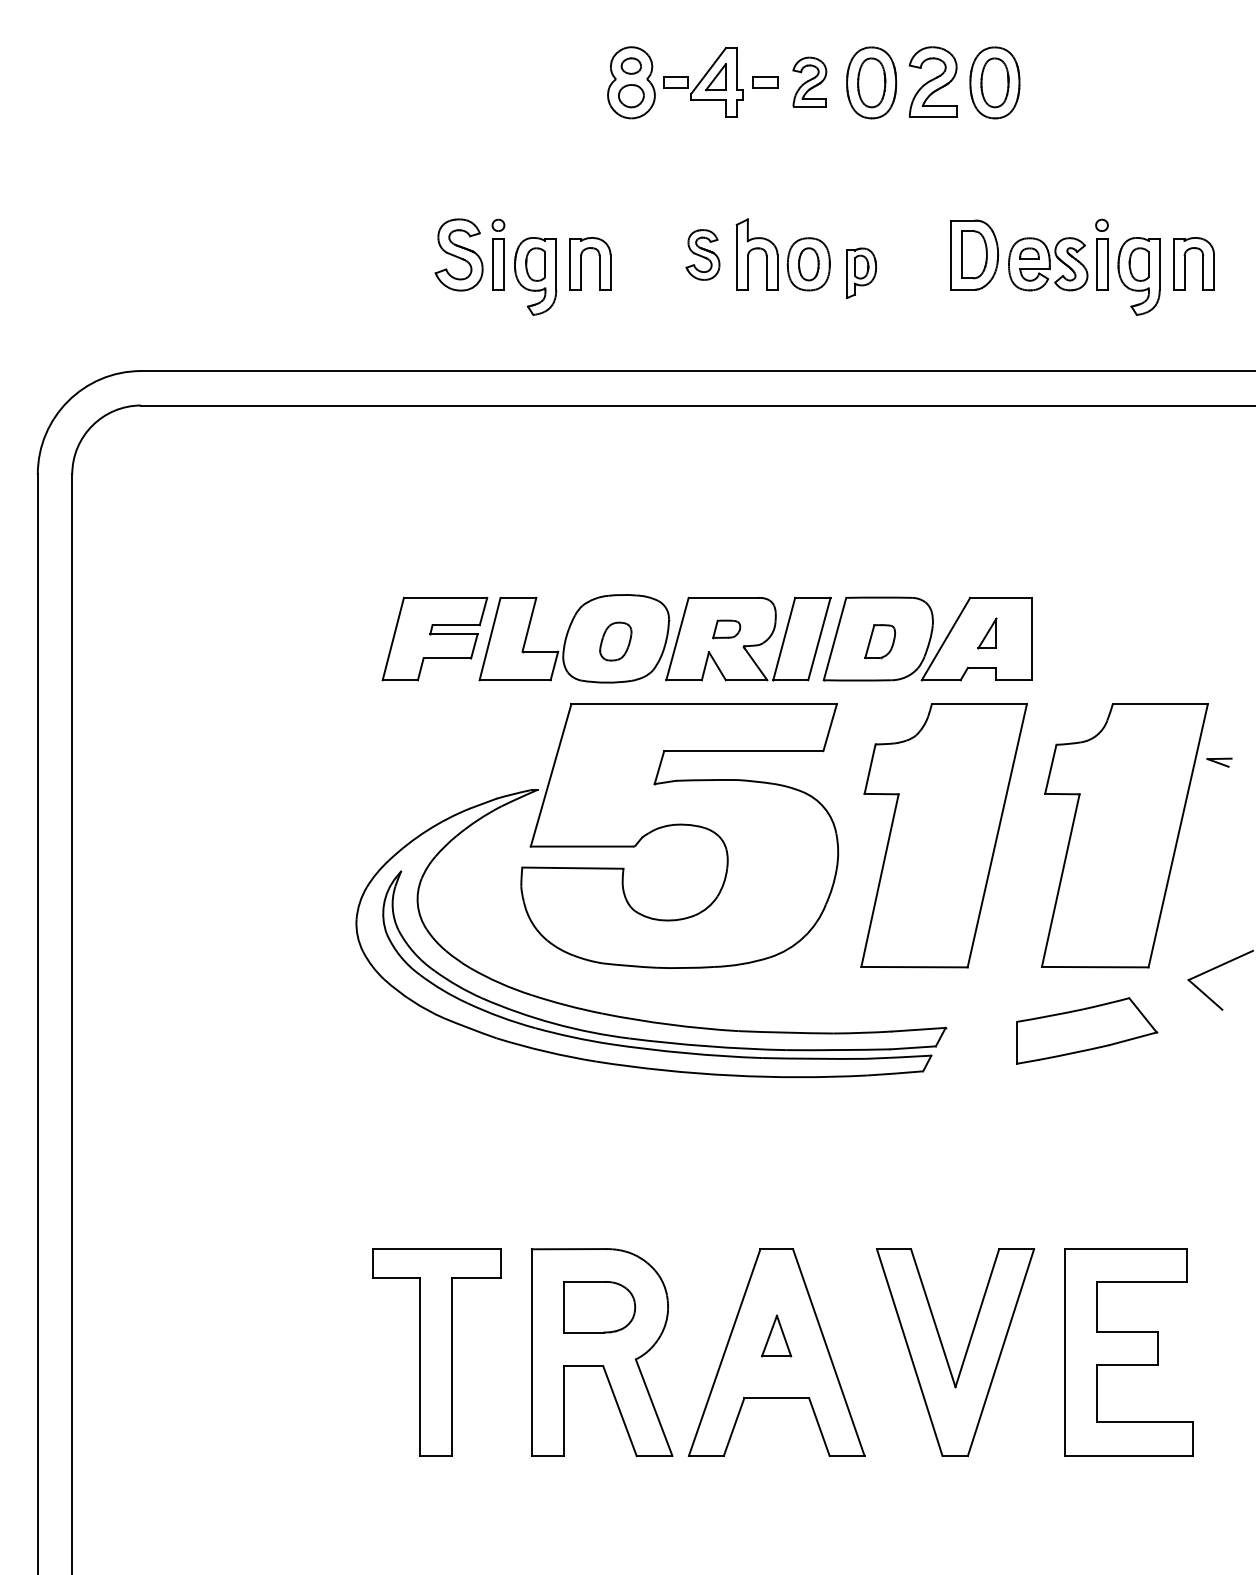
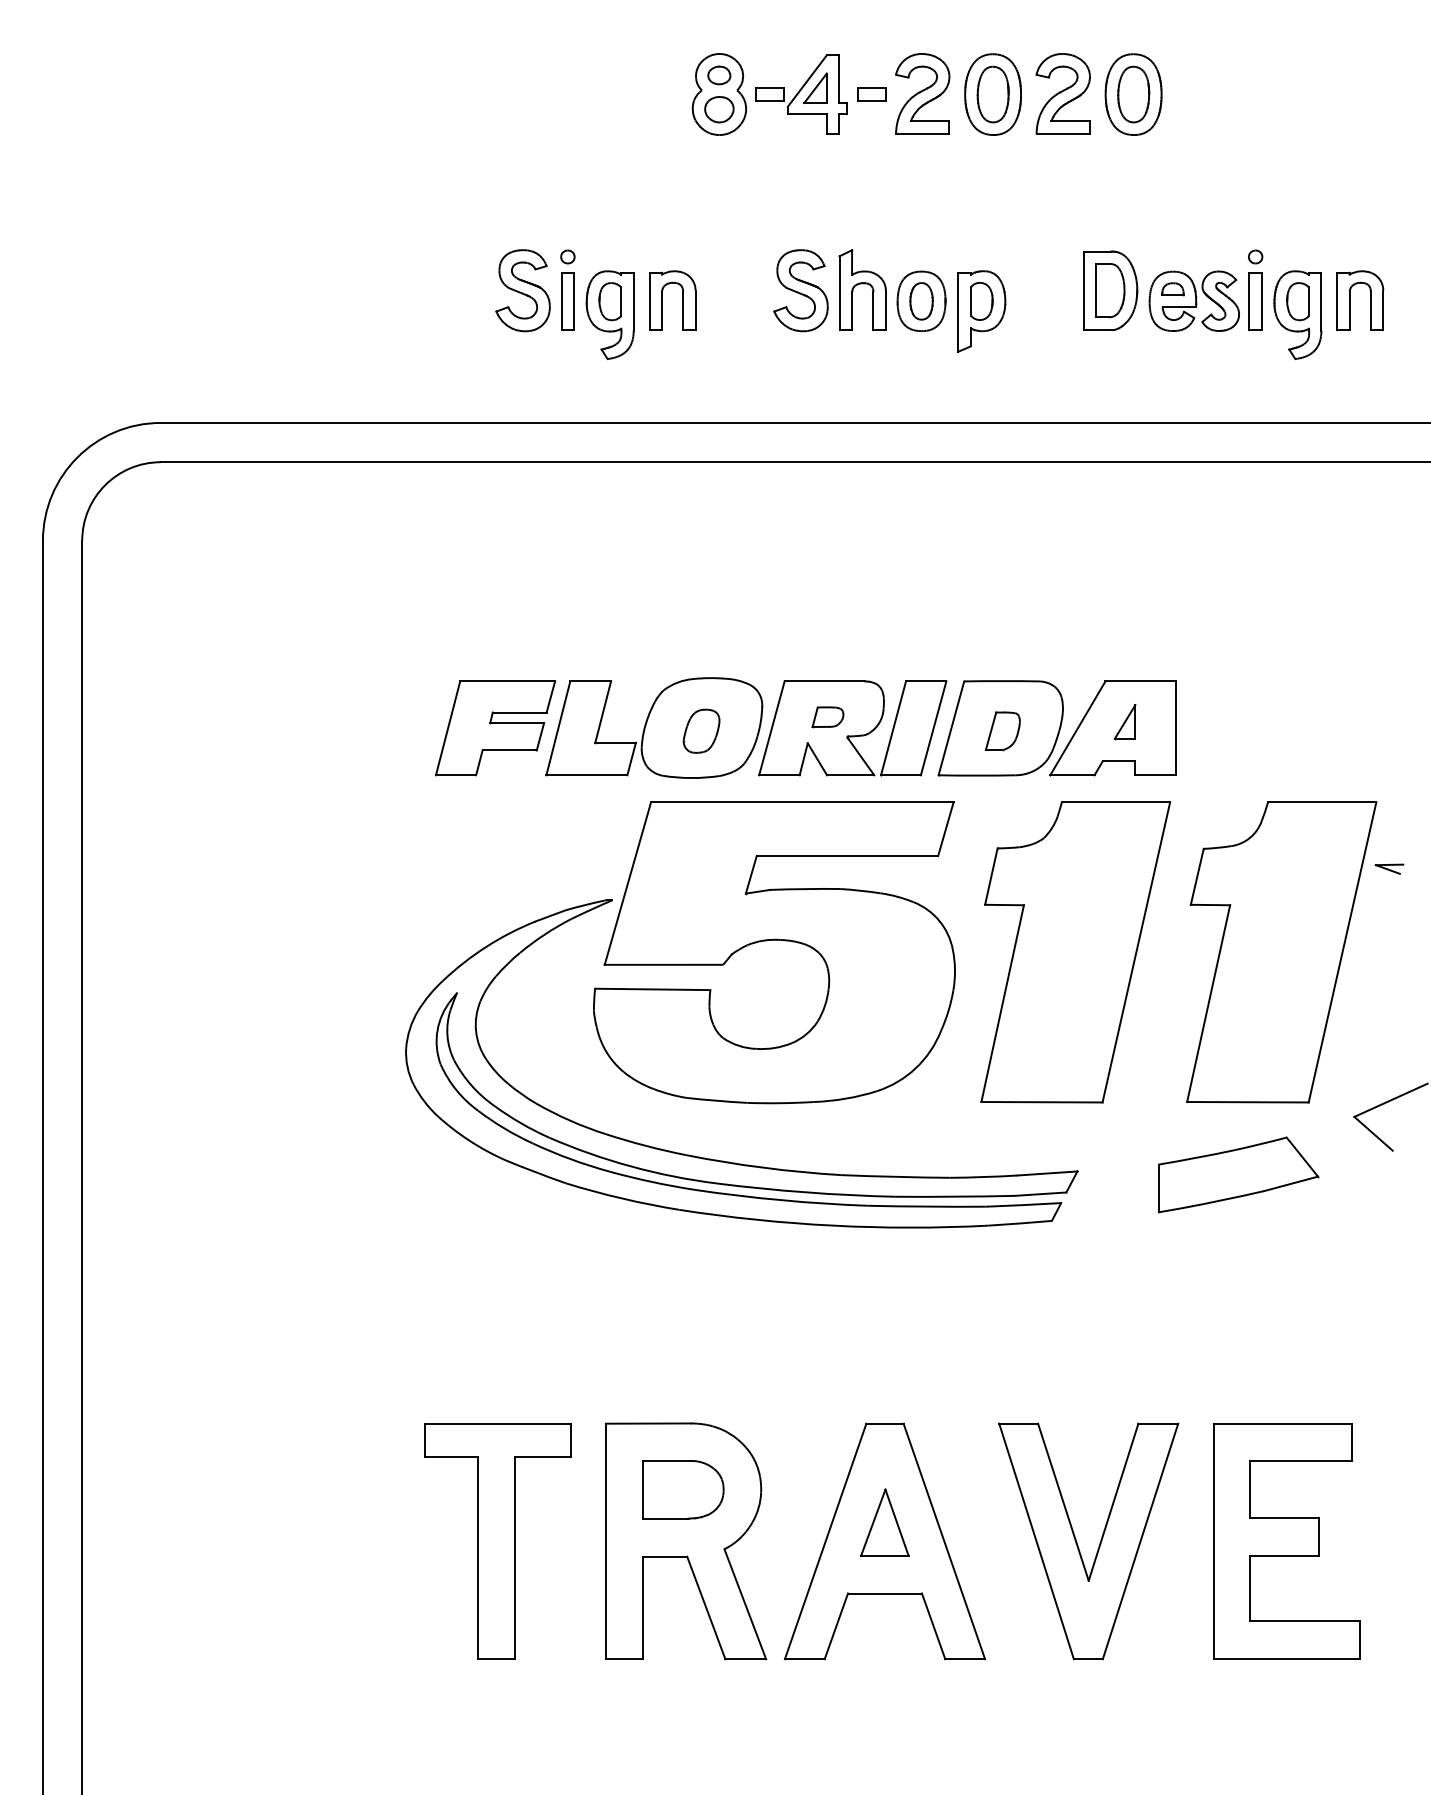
part: (809, 81) -> (922, 93), size x1.43
part: (702, 254) -> (800, 290), size x1.43
part: (861, 273) -> (981, 311), size x1.43
part: (776, 1335) -> (884, 1521), size x1.43

